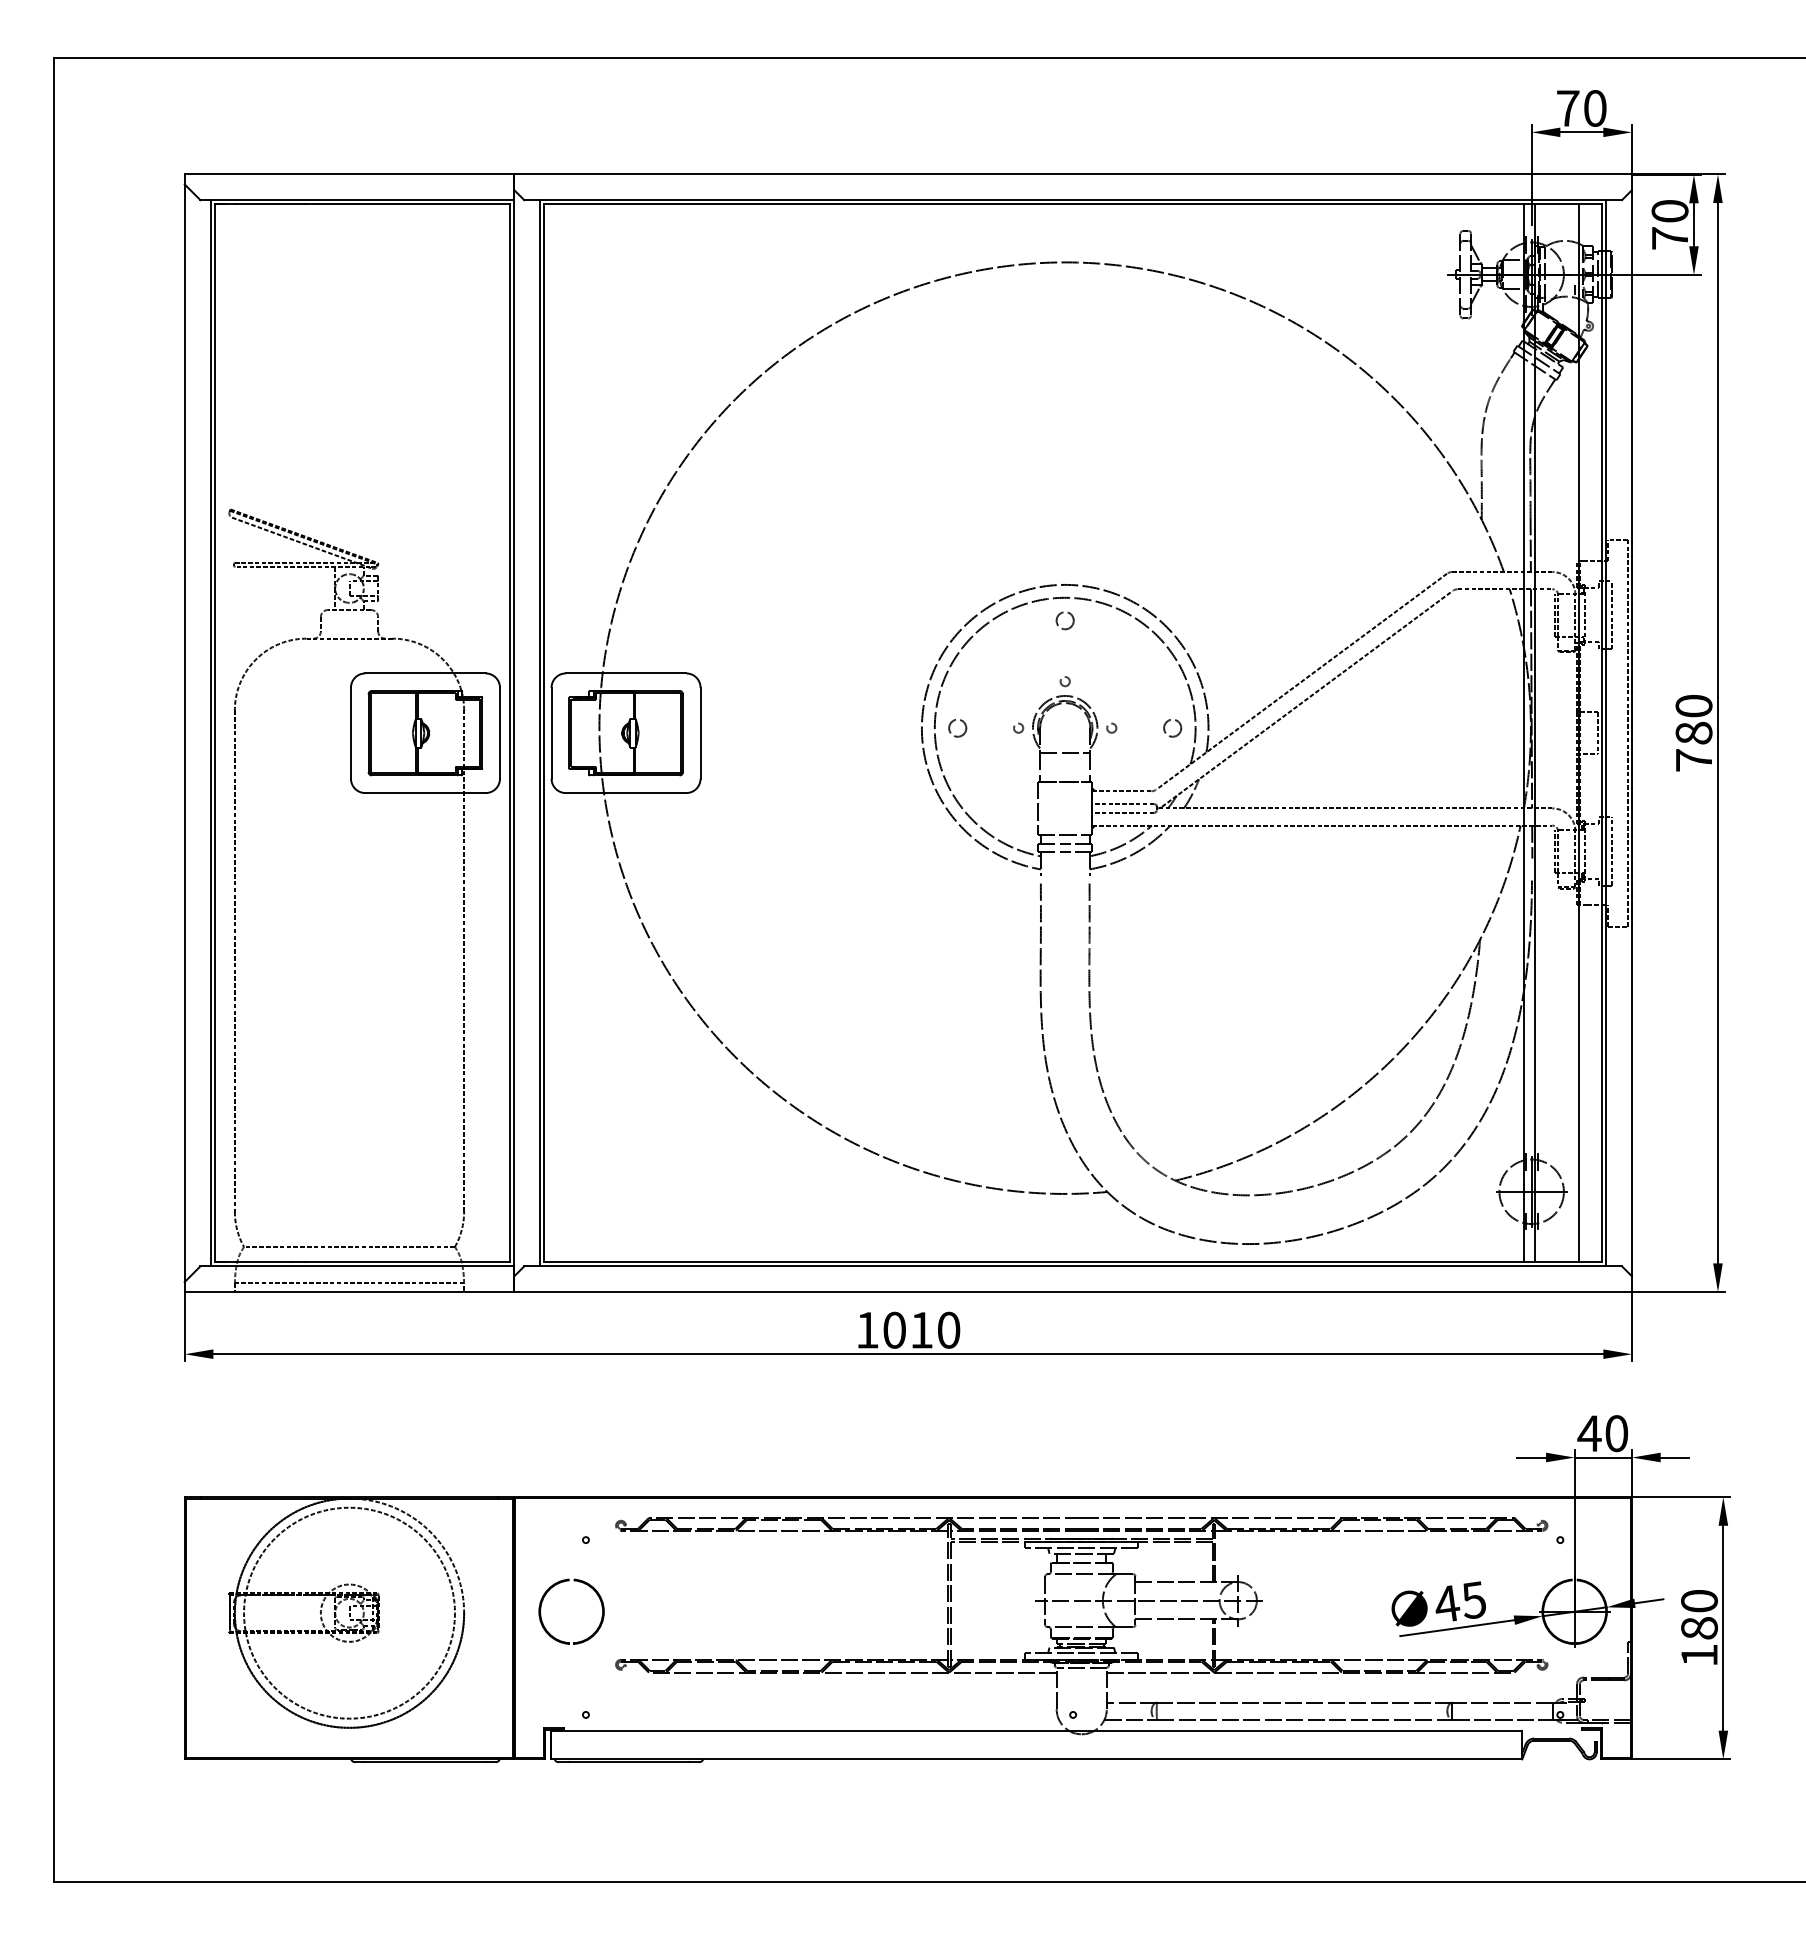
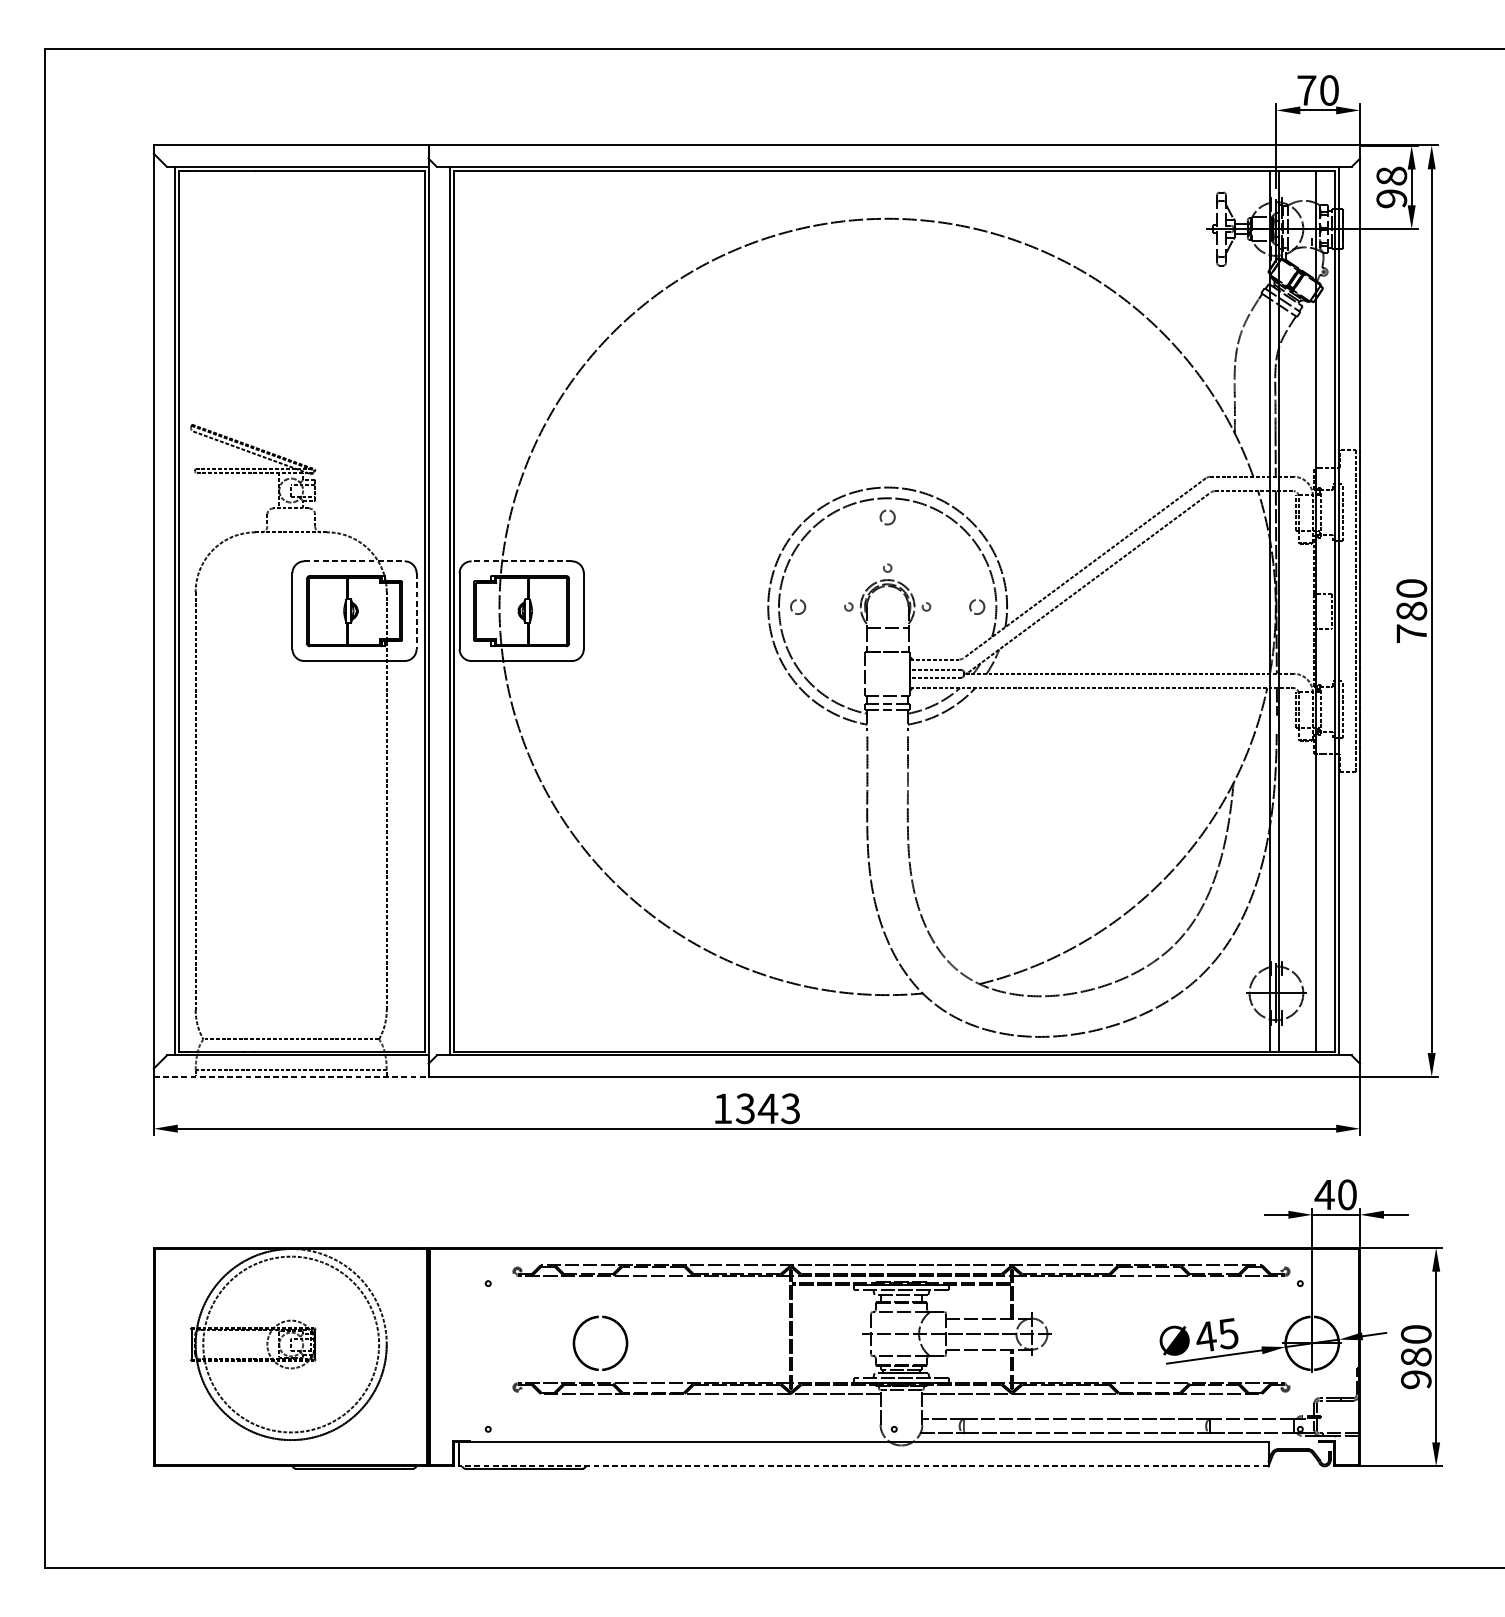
text: (1669, 224) -> (1391, 187), 70 -> 98
line: (425, 673) -> (354, 561), solid -> dashed
line: (625, 673) -> (521, 561), solid -> dashed
line: (499, 733) -> (416, 611), solid -> dashed
line: (349, 1292) -> (291, 1077), solid -> dashed
text: (921, 1329) -> (767, 1108), 1010 -> 1343
part: (564, 1582) -> (594, 1318), moved
text: (1699, 1655) -> (1416, 1379), 180 -> 980
line: (1036, 1759) -> (863, 1466), solid -> dashed

